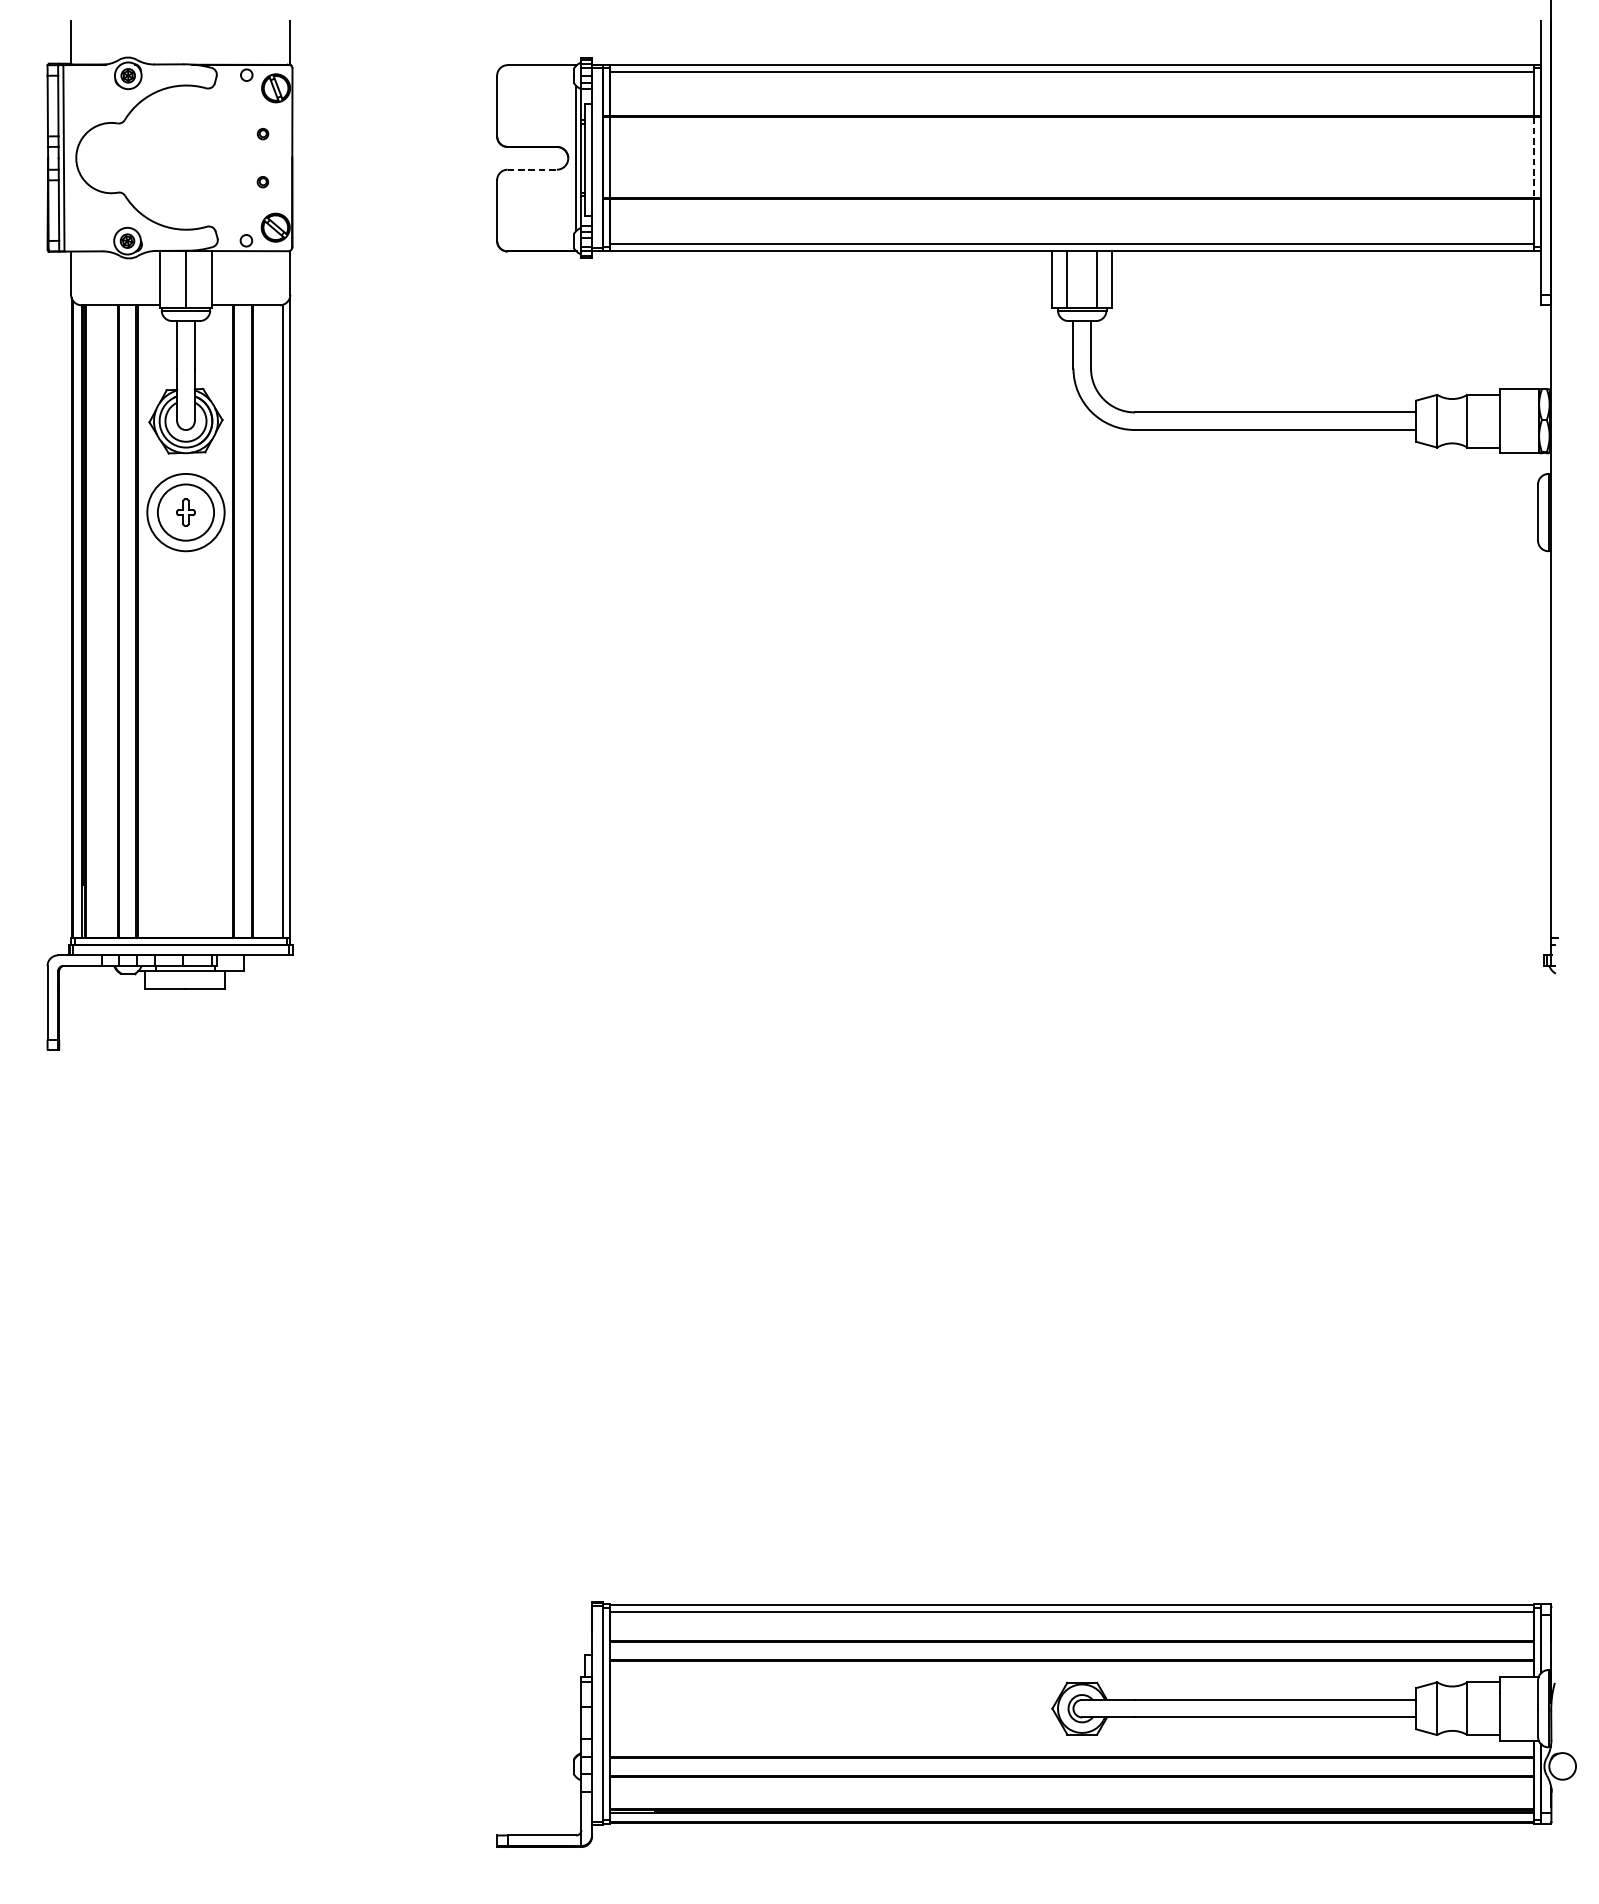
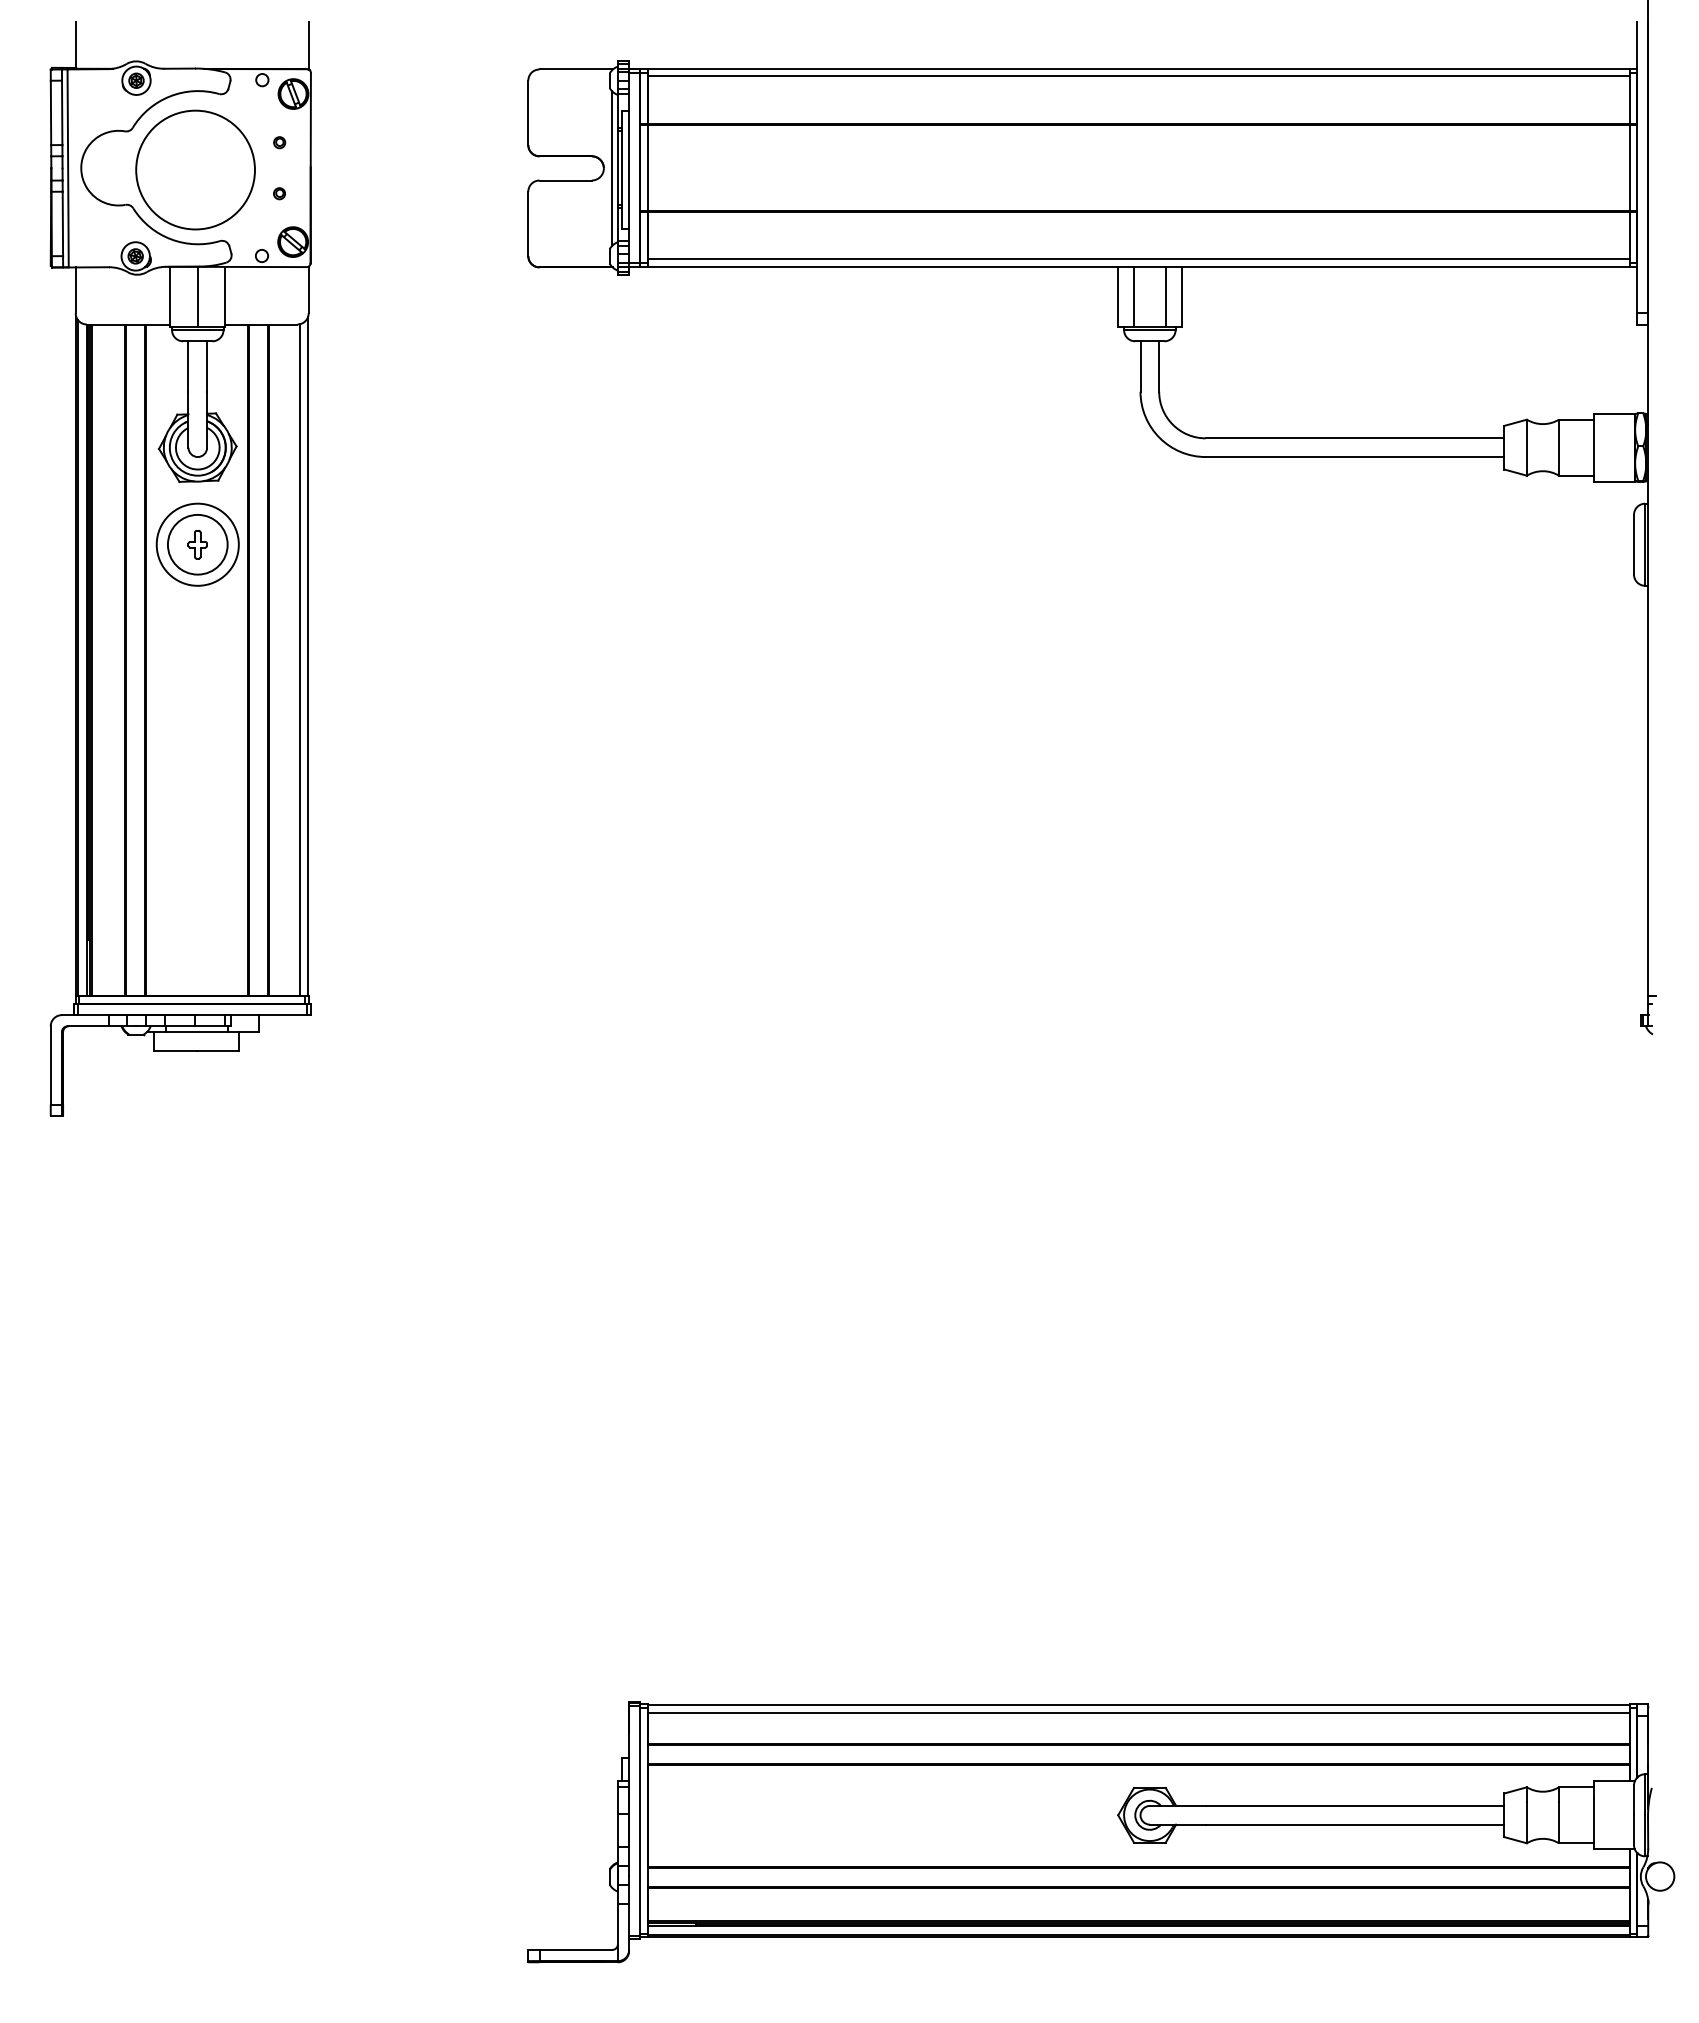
line: (1533, 157) -> (1629, 167), dashed -> solid
circle: (183, 159) -> (195, 169), added
line: (533, 169) -> (566, 180), dashed -> solid

